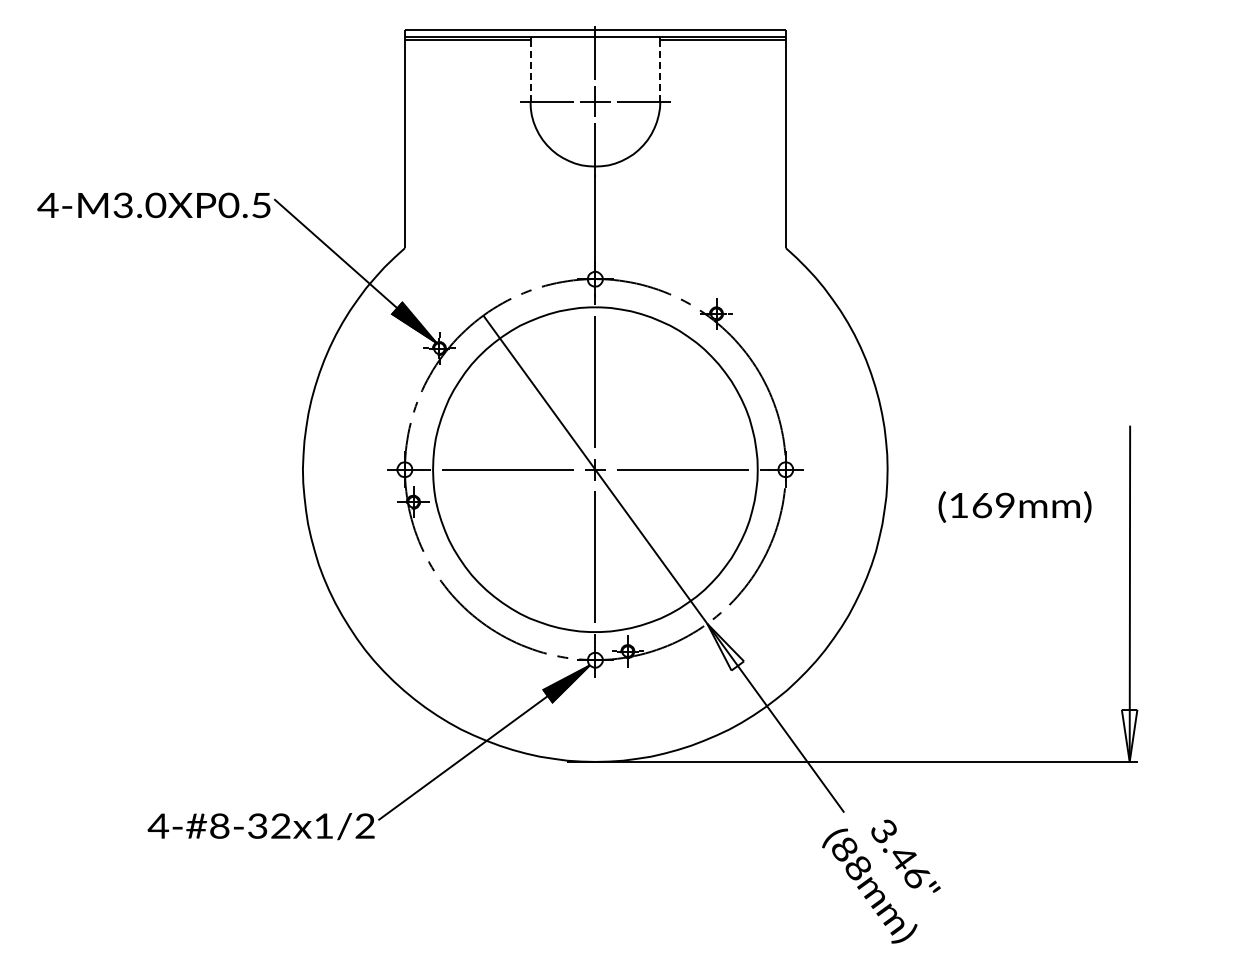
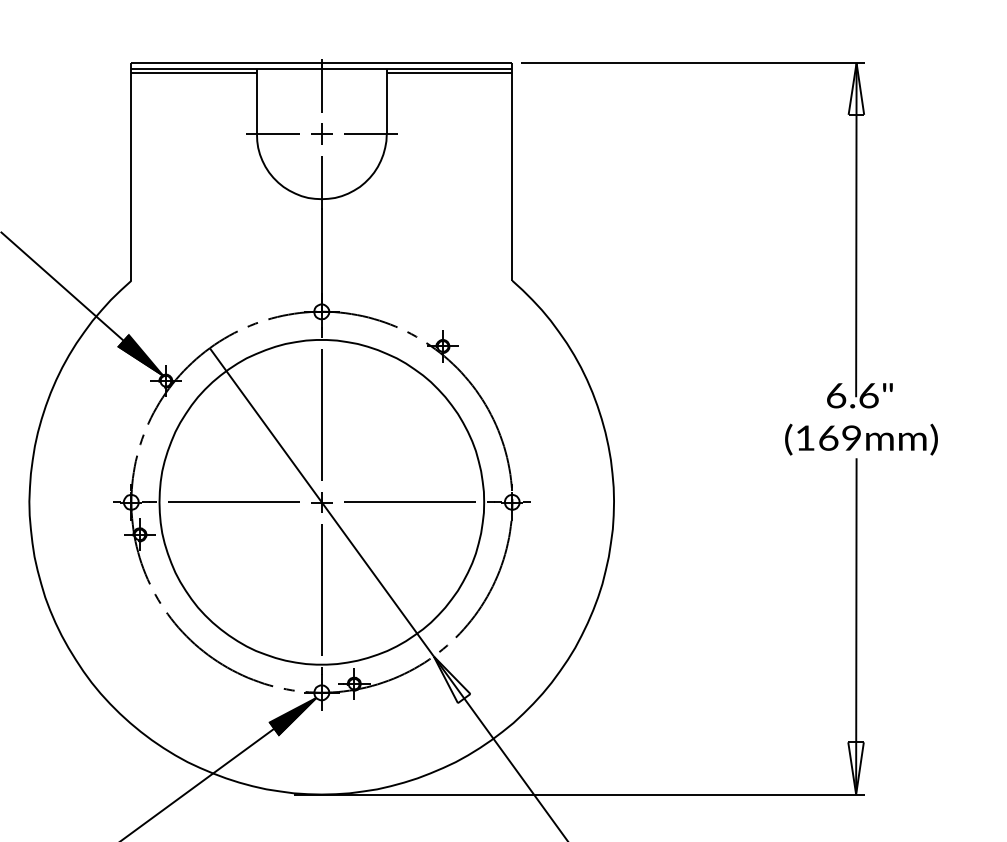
line: (530, 71) -> (256, 104), dashed -> solid
line: (660, 71) -> (386, 104), dashed -> solid
part: (595, 101) -> (321, 134), size x0.71
part: (1129, 202) -> (855, 235), added
text: (1014, 506) -> (860, 439), moved

